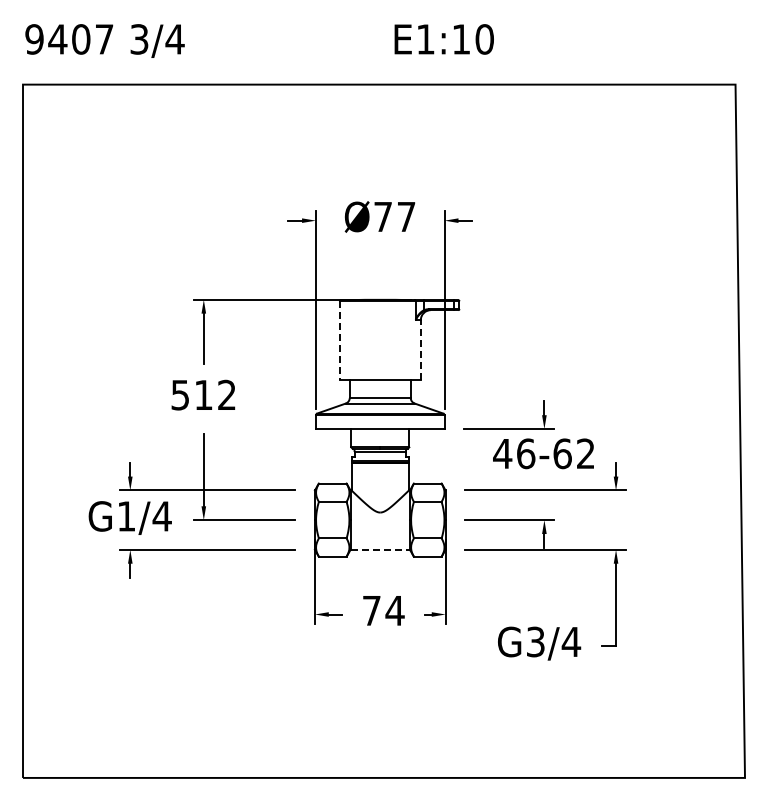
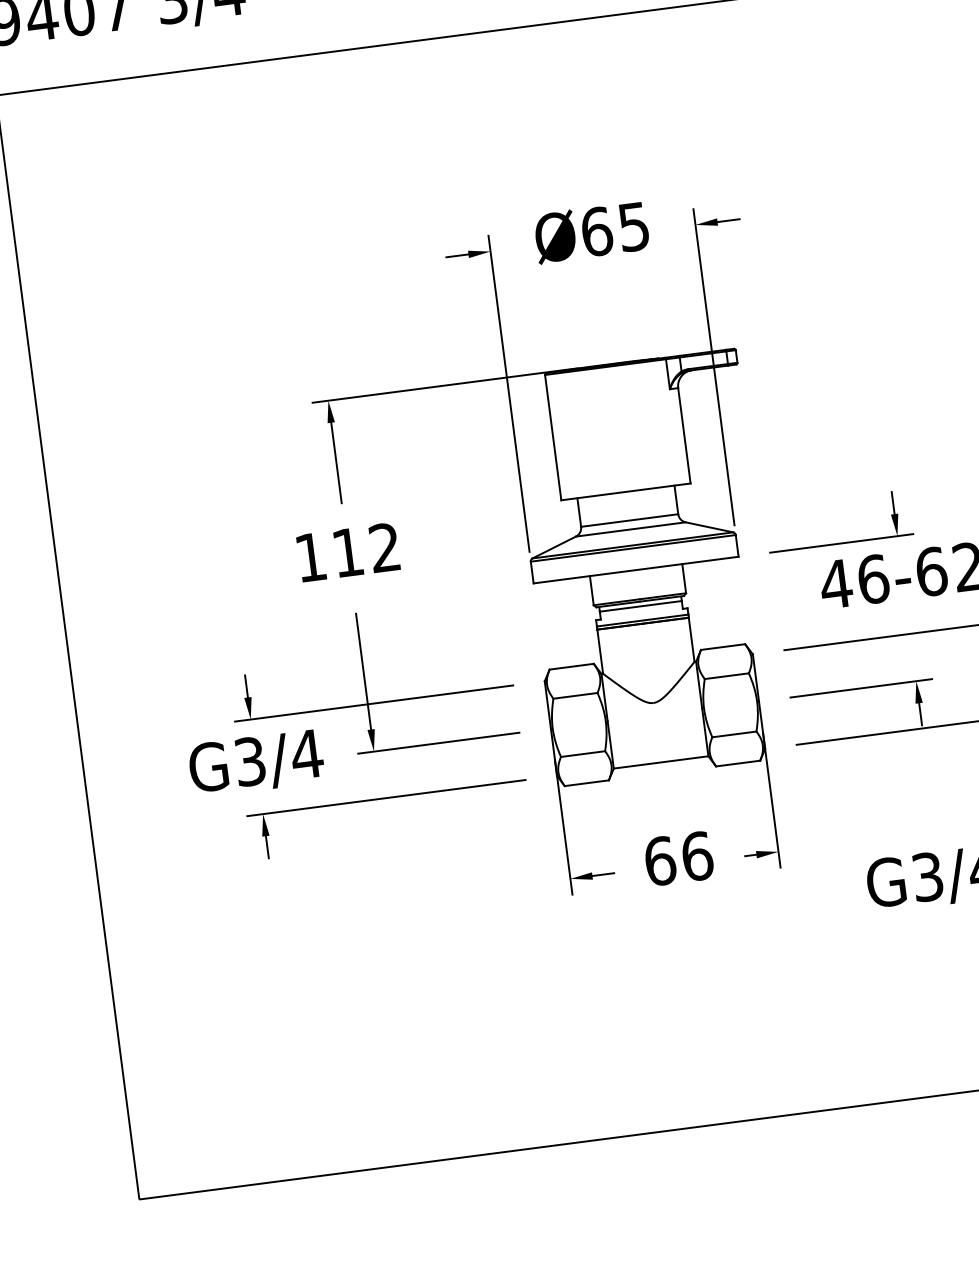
text: (394, 216) -> (614, 228), Ø77 -> Ø65
line: (339, 341) -> (553, 439), dashed -> solid
line: (420, 350) -> (683, 436), dashed -> solid
text: (179, 395) -> (309, 558), 512 -> 112
text: (126, 516) -> (250, 761), G1/4 -> G3/4
line: (380, 549) -> (661, 761), dashed -> solid
text: (383, 610) -> (678, 858), 74 -> 66

